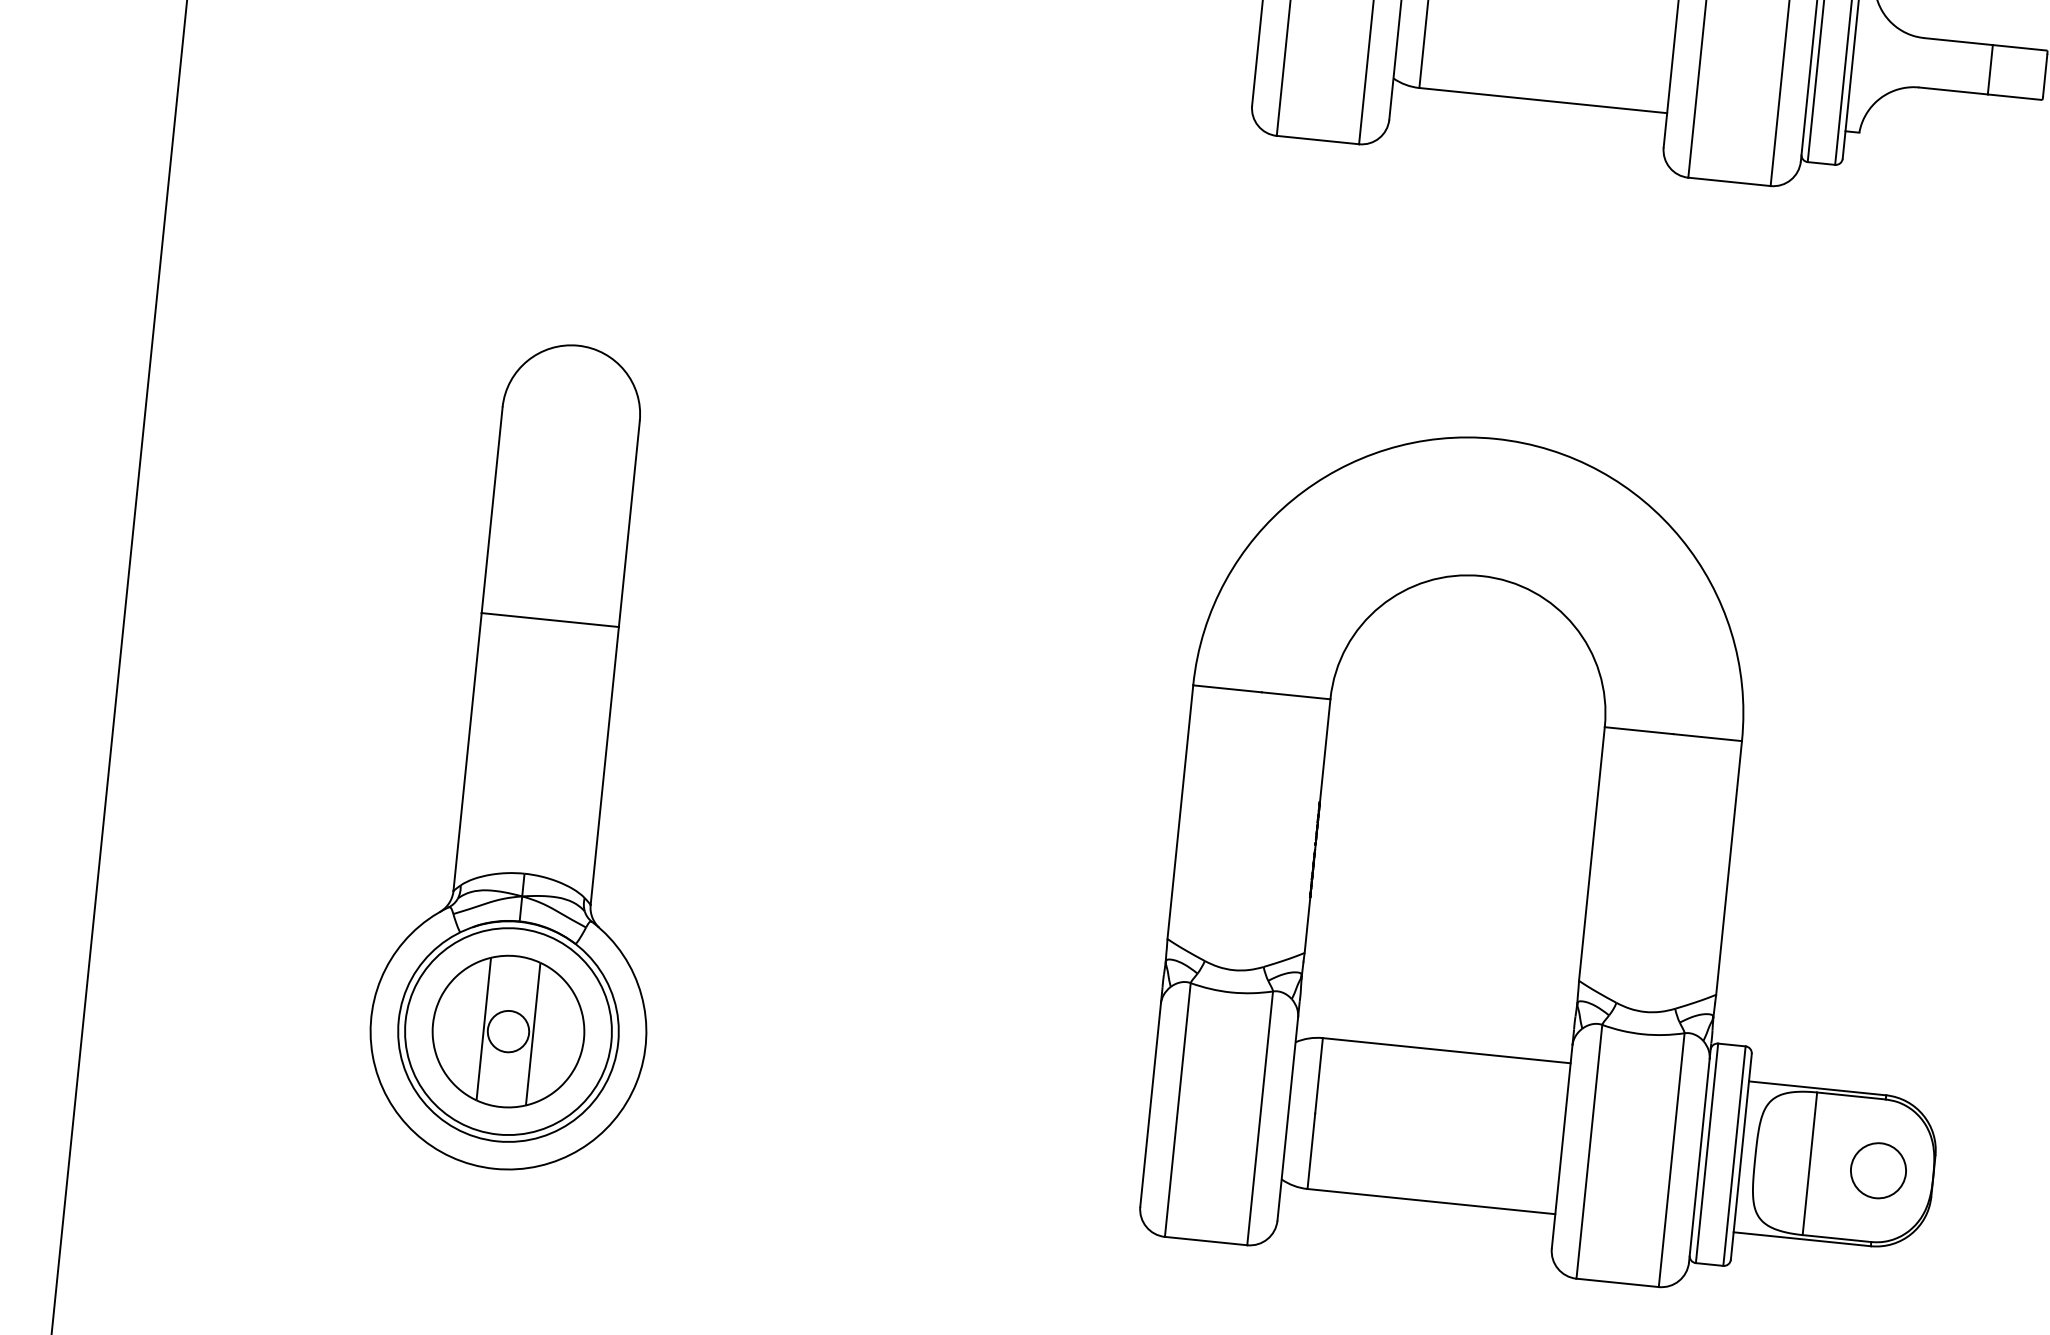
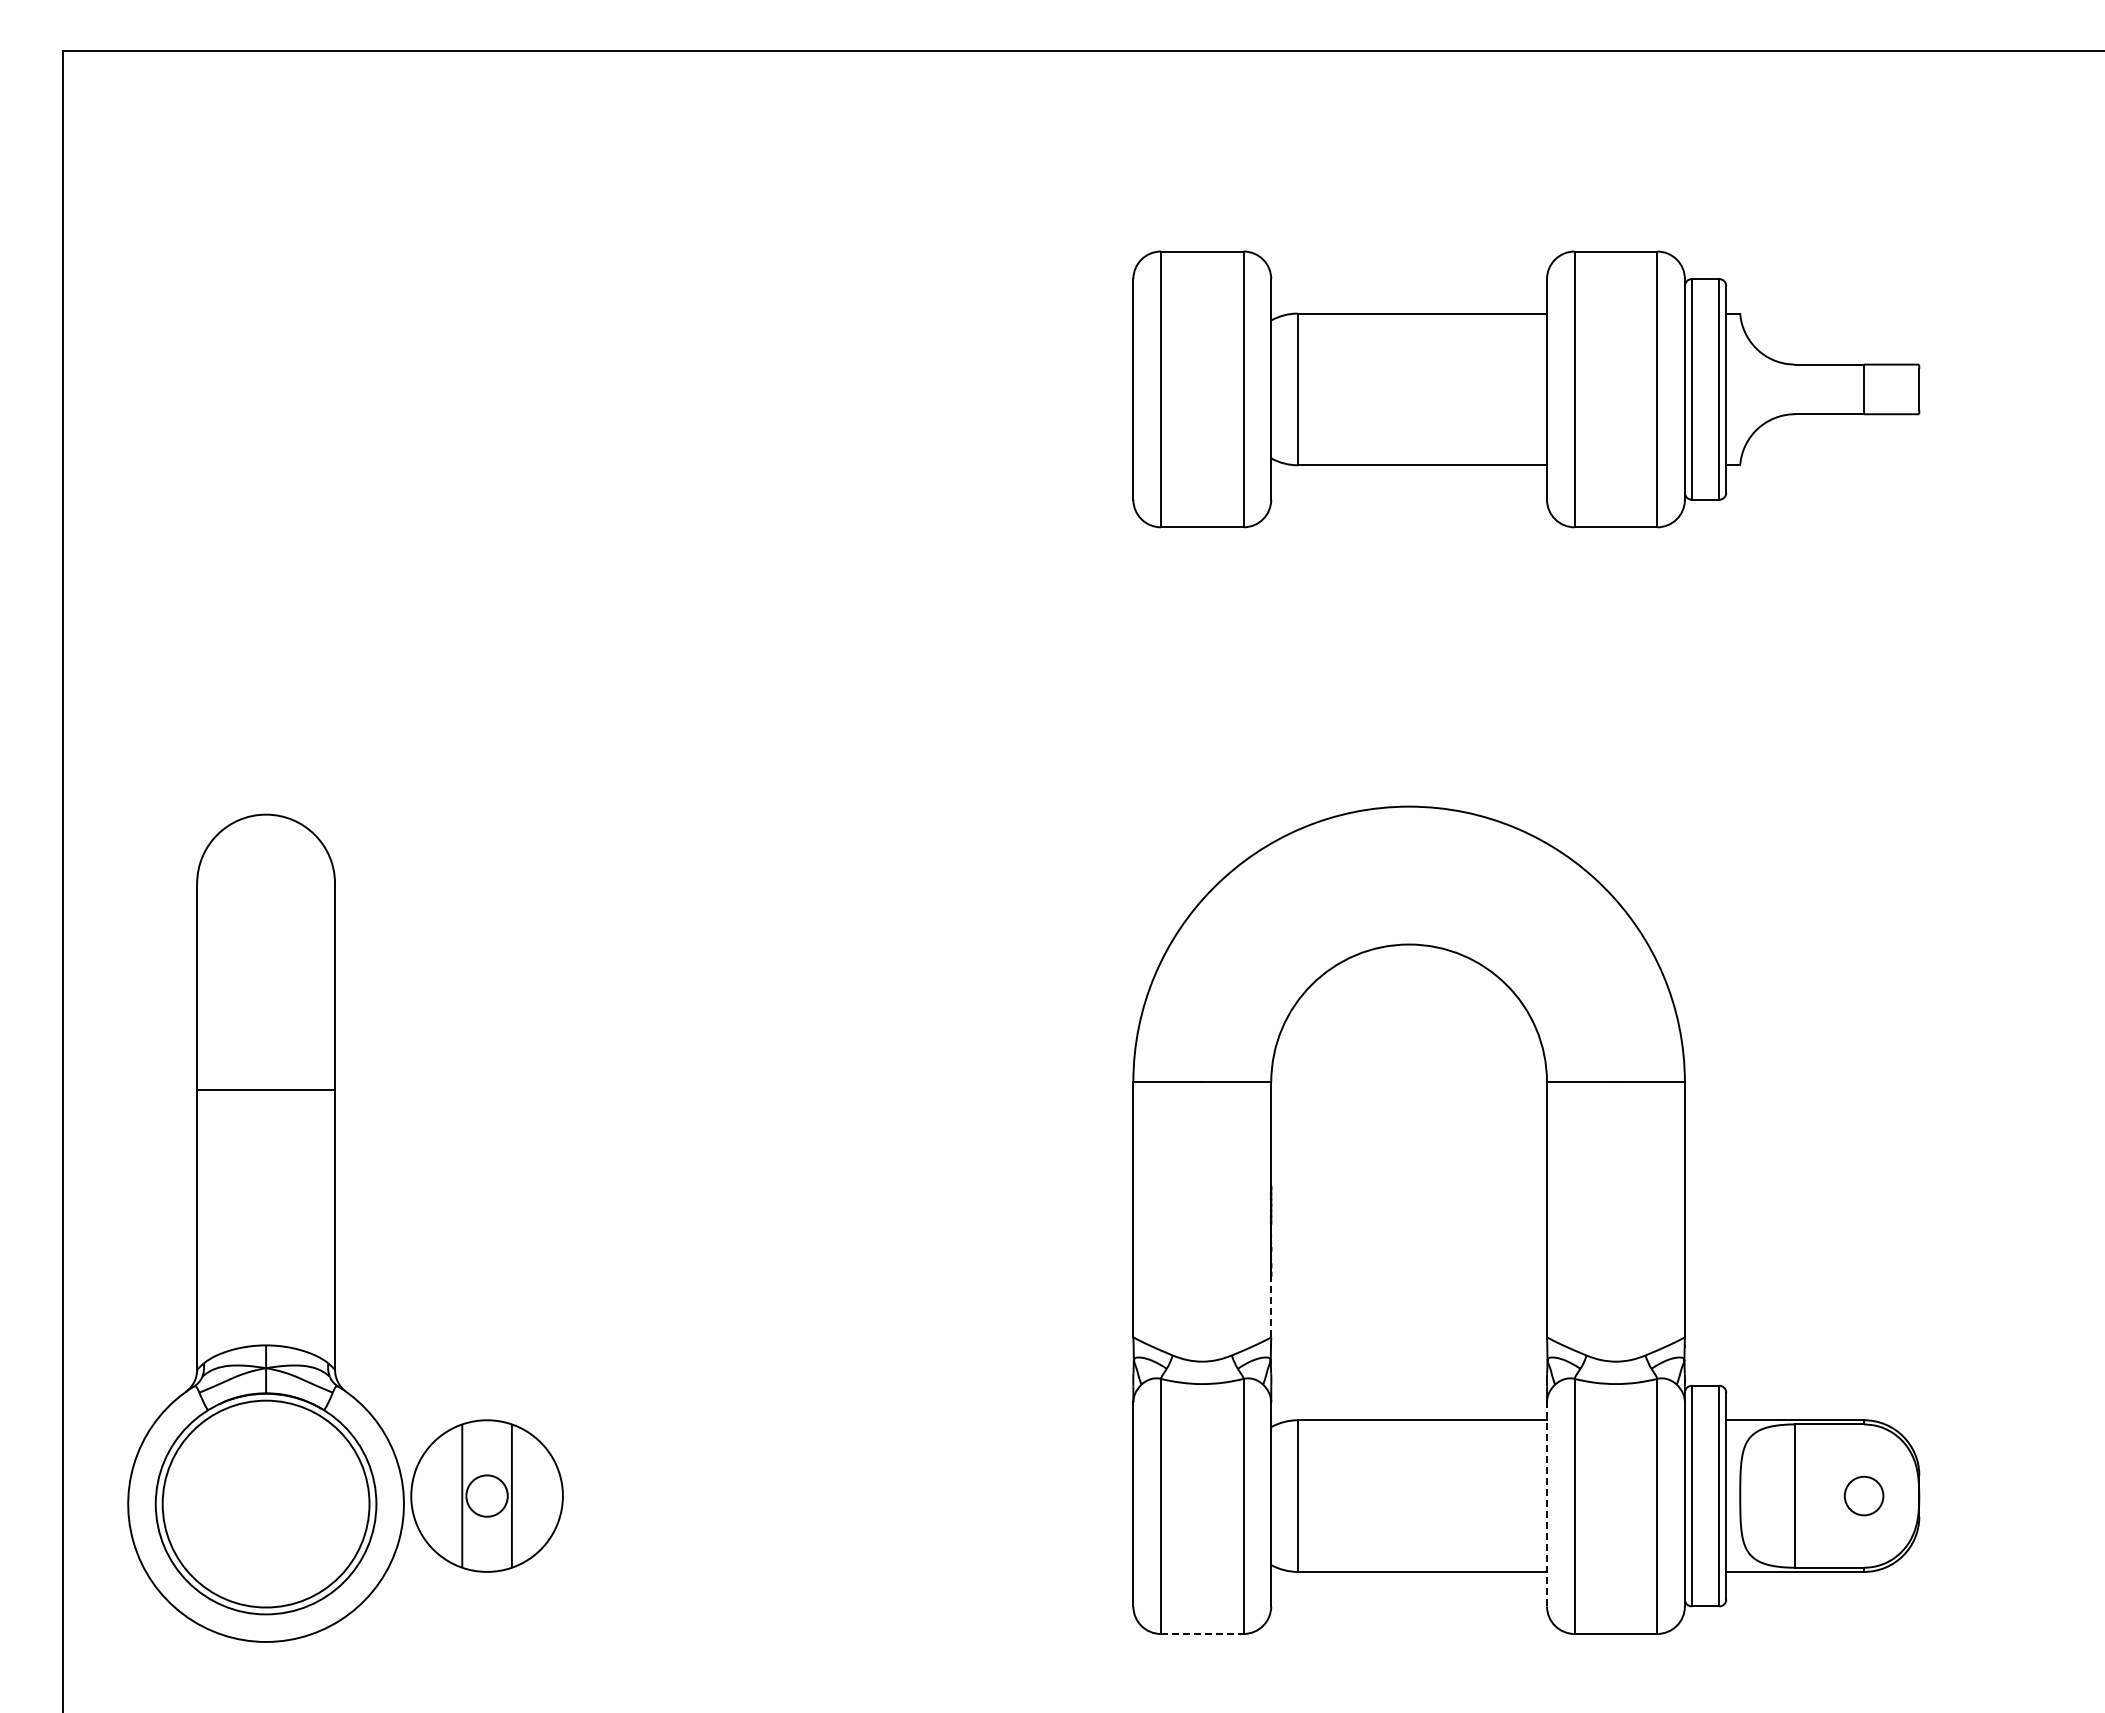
part: (535, 756) -> (265, 1227), moved
line: (1307, 924) -> (1271, 1308), solid -> dashed
line: (1562, 1146) -> (1547, 1503), solid -> dashed
circle: (1877, 1170) -> (1863, 1495), size x0.7
line: (1206, 1240) -> (1202, 1633), solid -> dashed

